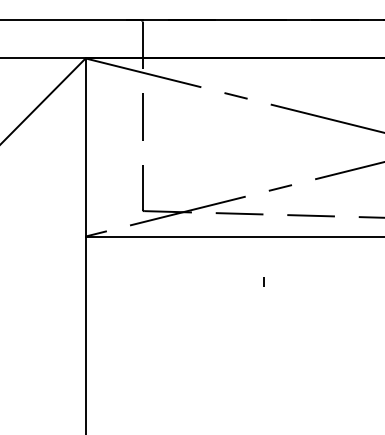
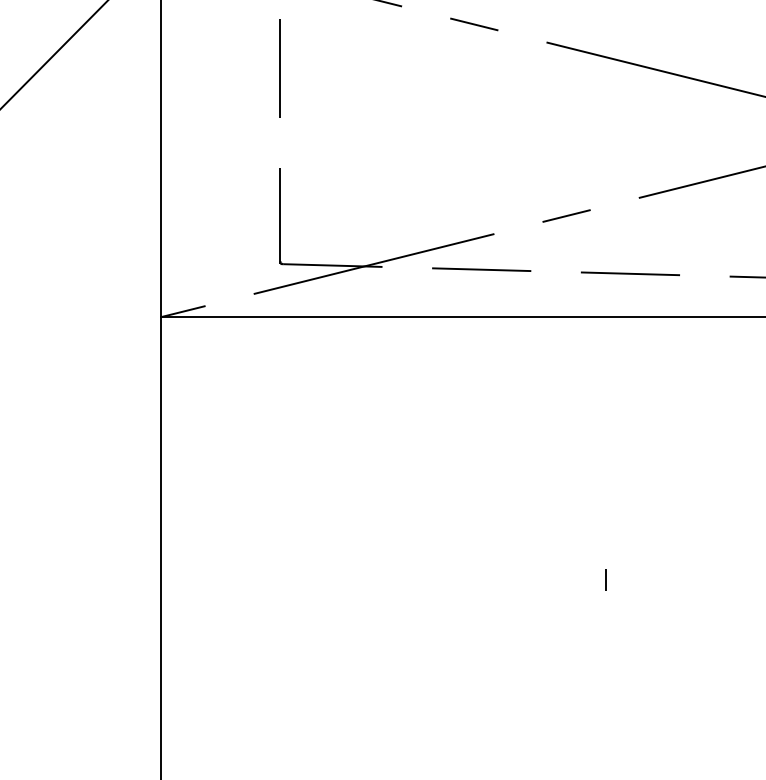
part: (263, 281) -> (604, 579), moved

